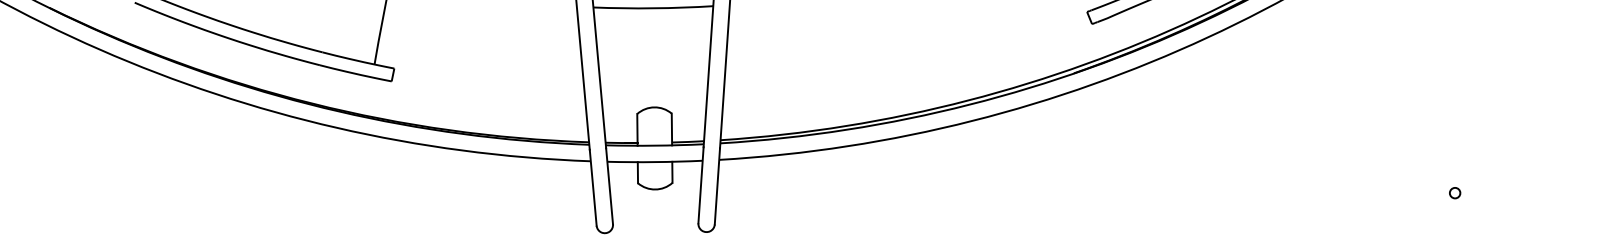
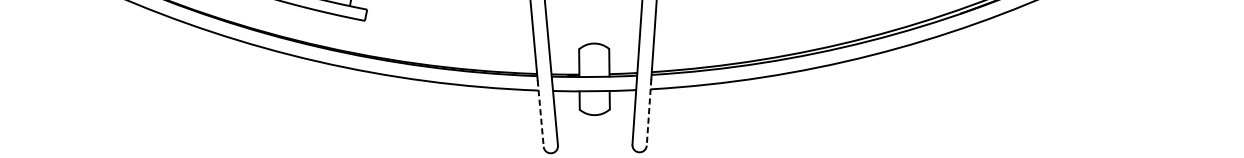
line: (717, 186) -> (649, 112), solid -> dashed
line: (593, 188) -> (540, 114), solid -> dashed

